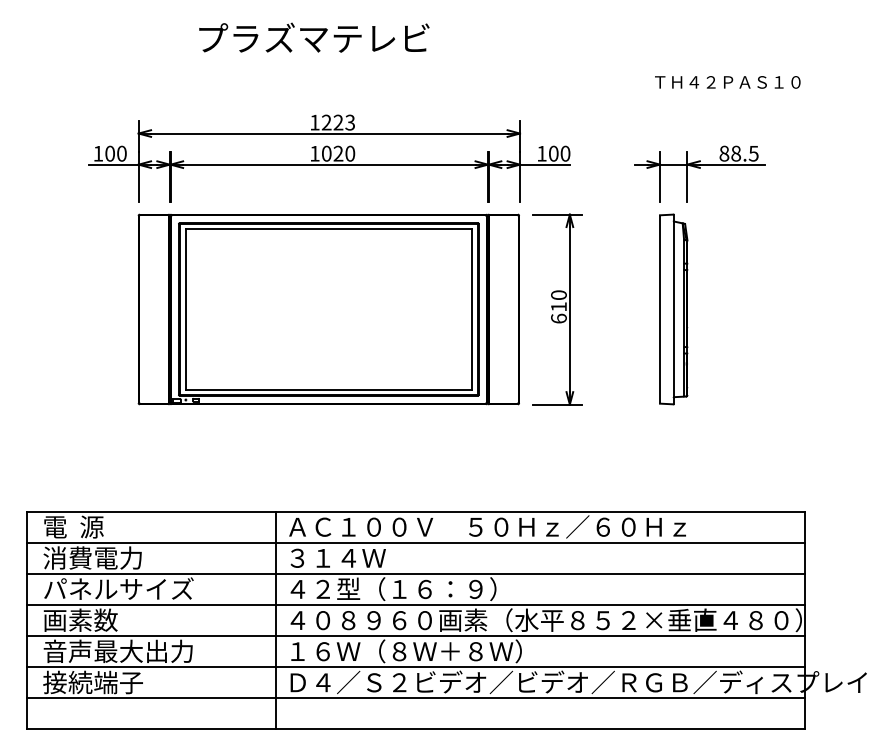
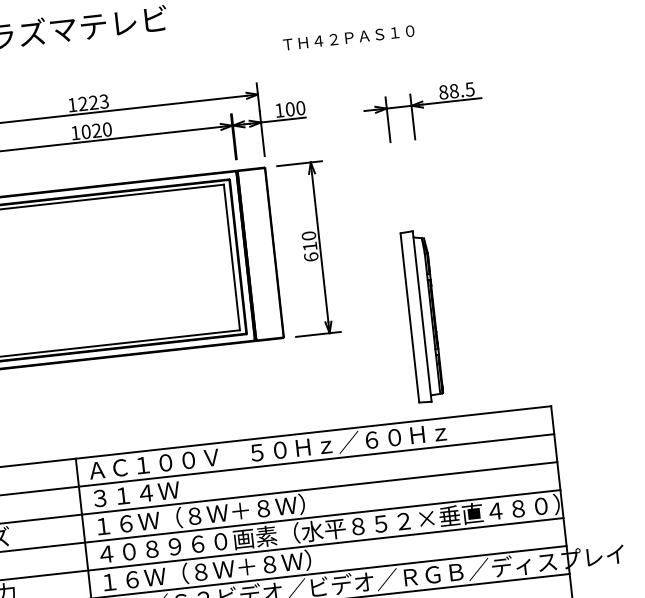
text: (727, 82) -> (348, 38), moved
part: (673, 309) -> (422, 316), moved
text: (405, 589) -> (200, 515), ４２型（１６：９） -> １６Ｗ（８Ｗ＋８Ｗ）

